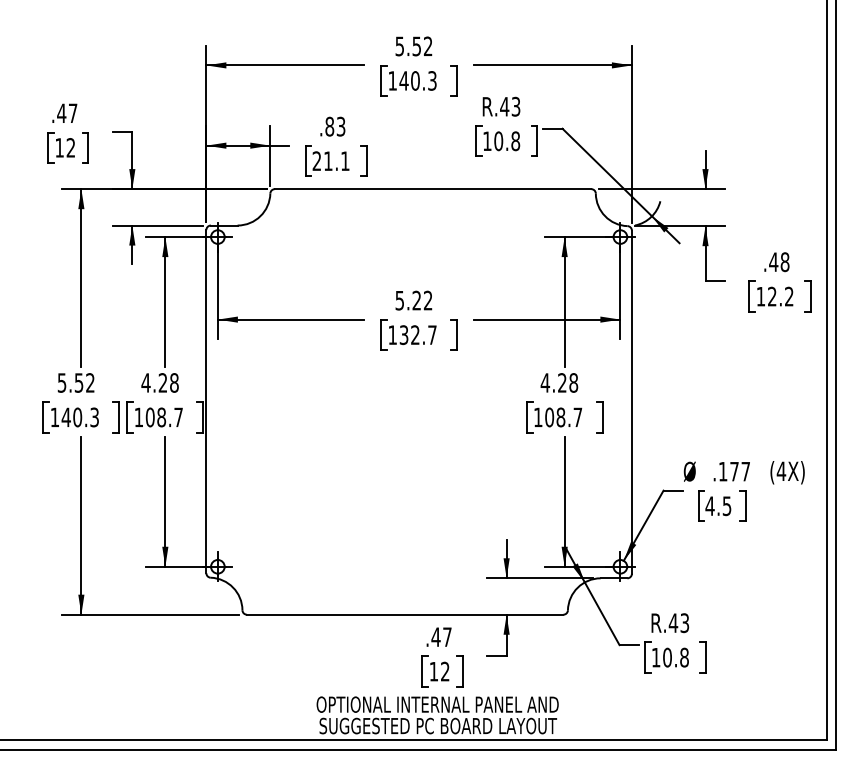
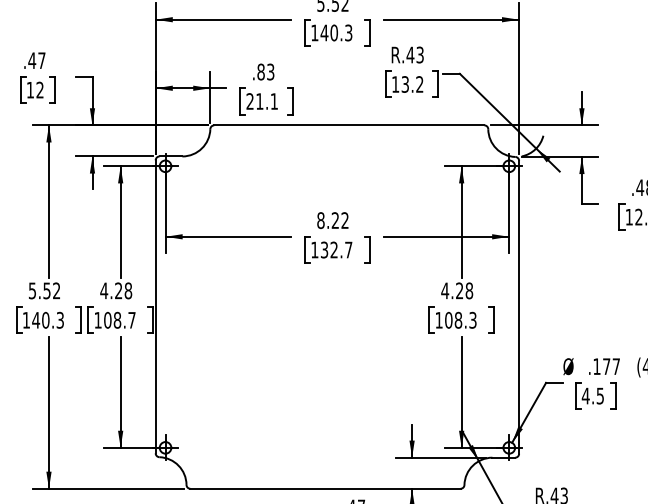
text: (507, 141) -> (412, 84), 10.8 -> 13.2
text: (399, 300) -> (320, 220), 5.22 -> 8.22
text: (577, 417) -> (472, 320), 108.7 -> 108.3

